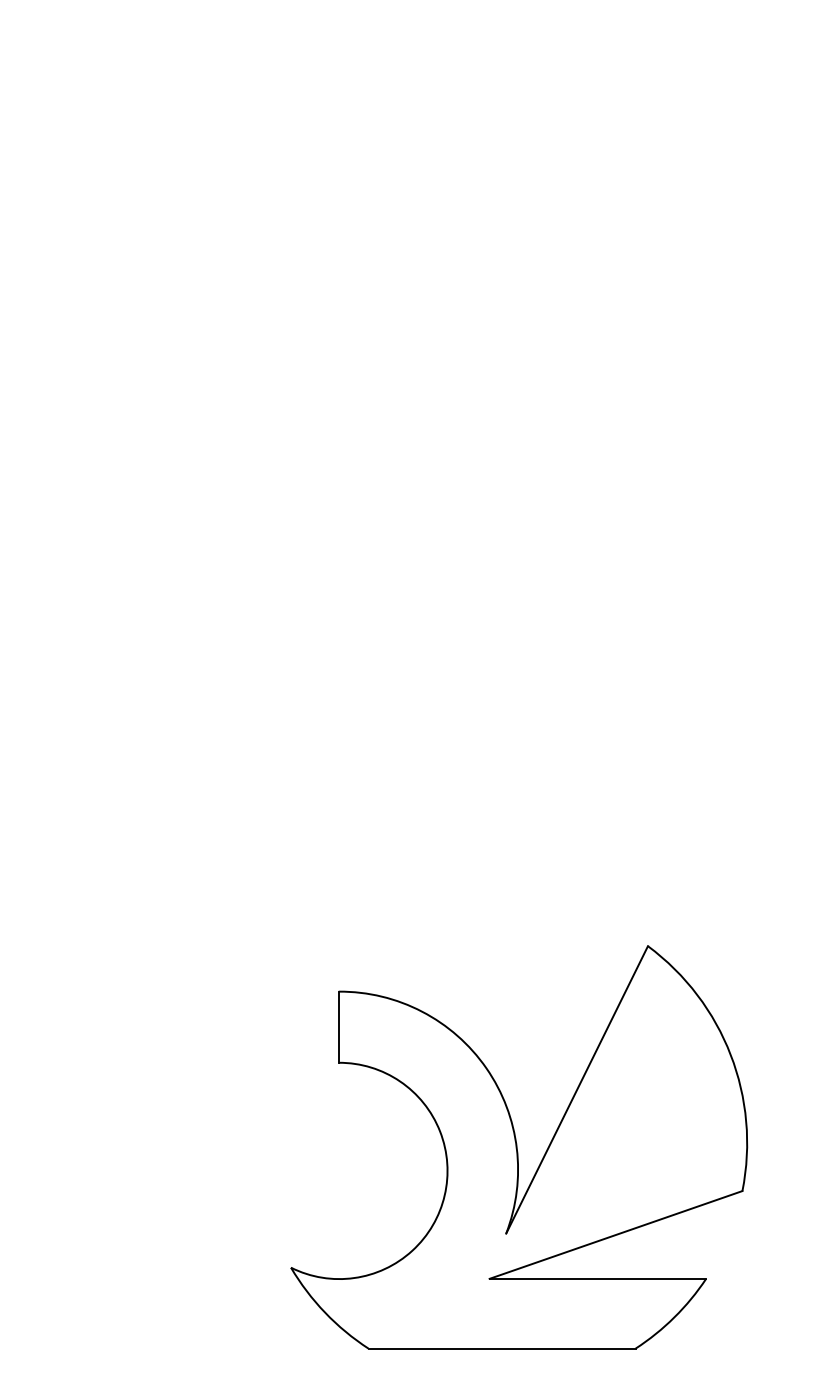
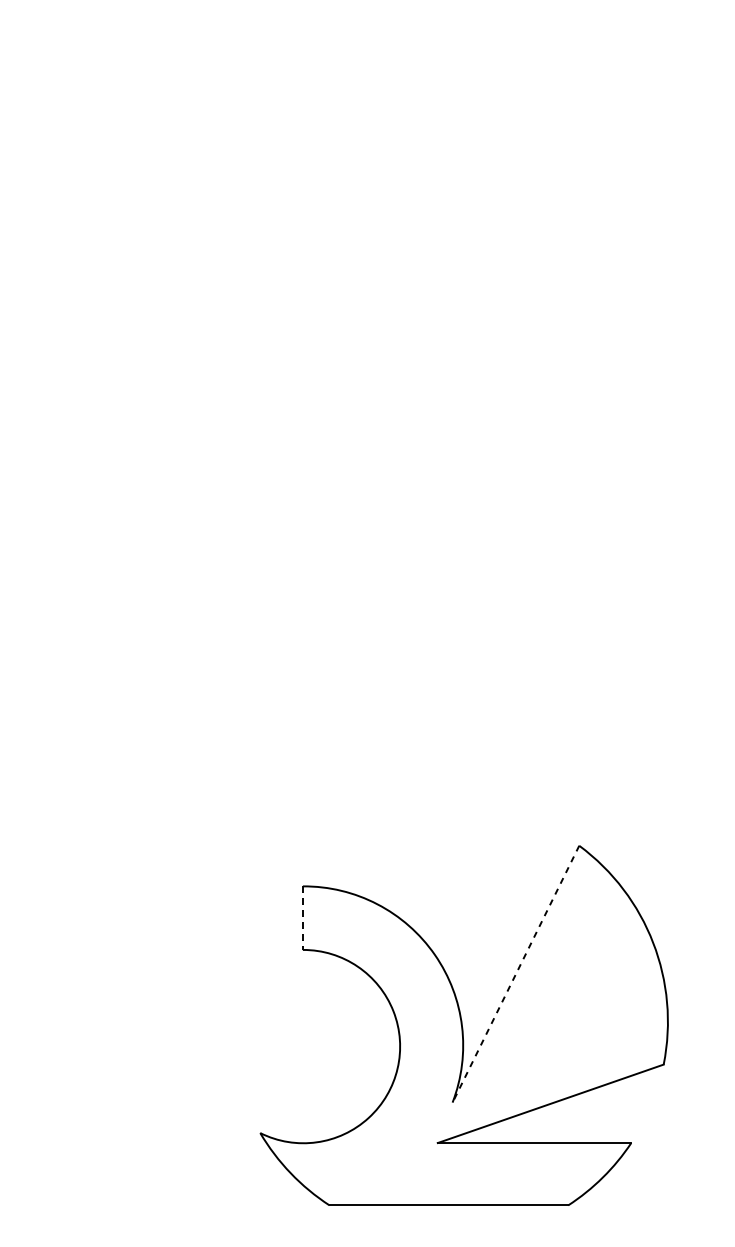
line: (338, 1027) -> (302, 918), solid -> dashed
line: (576, 1090) -> (515, 974), solid -> dashed

